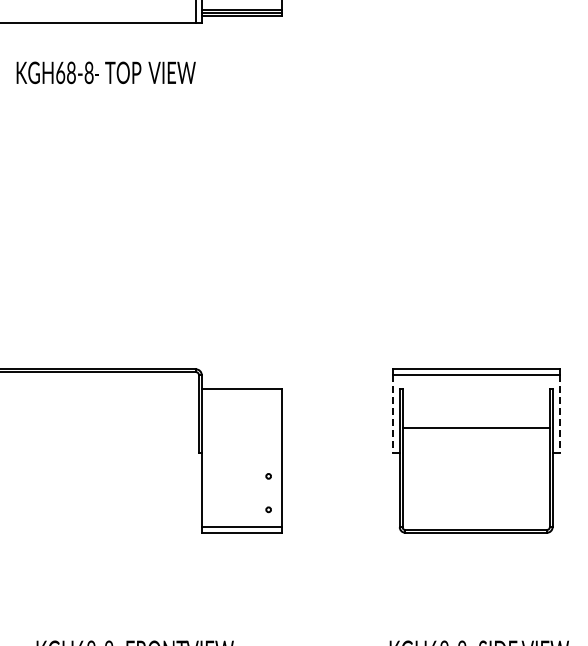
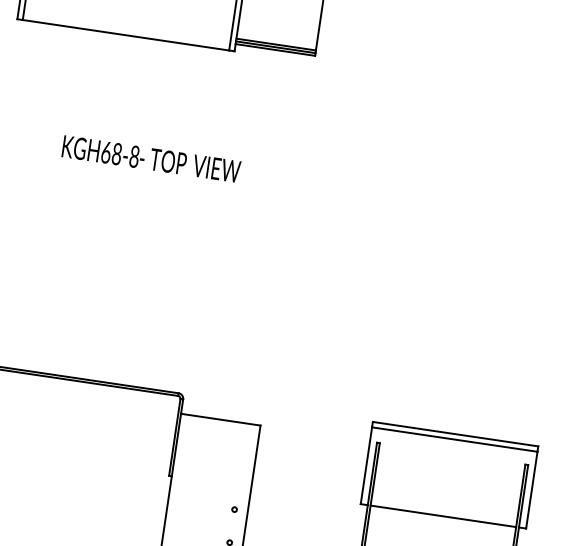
text: (105, 72) -> (150, 158), moved
line: (392, 413) -> (366, 465), dashed -> solid
line: (559, 413) -> (531, 489), dashed -> solid
line: (475, 427) -> (442, 516), moved

